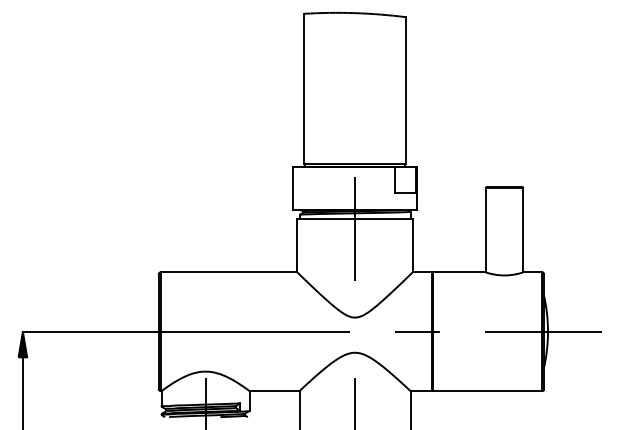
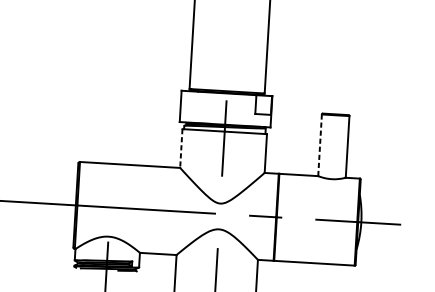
line: (485, 230) -> (319, 145), solid -> dashed
line: (297, 246) -> (181, 148), solid -> dashed

